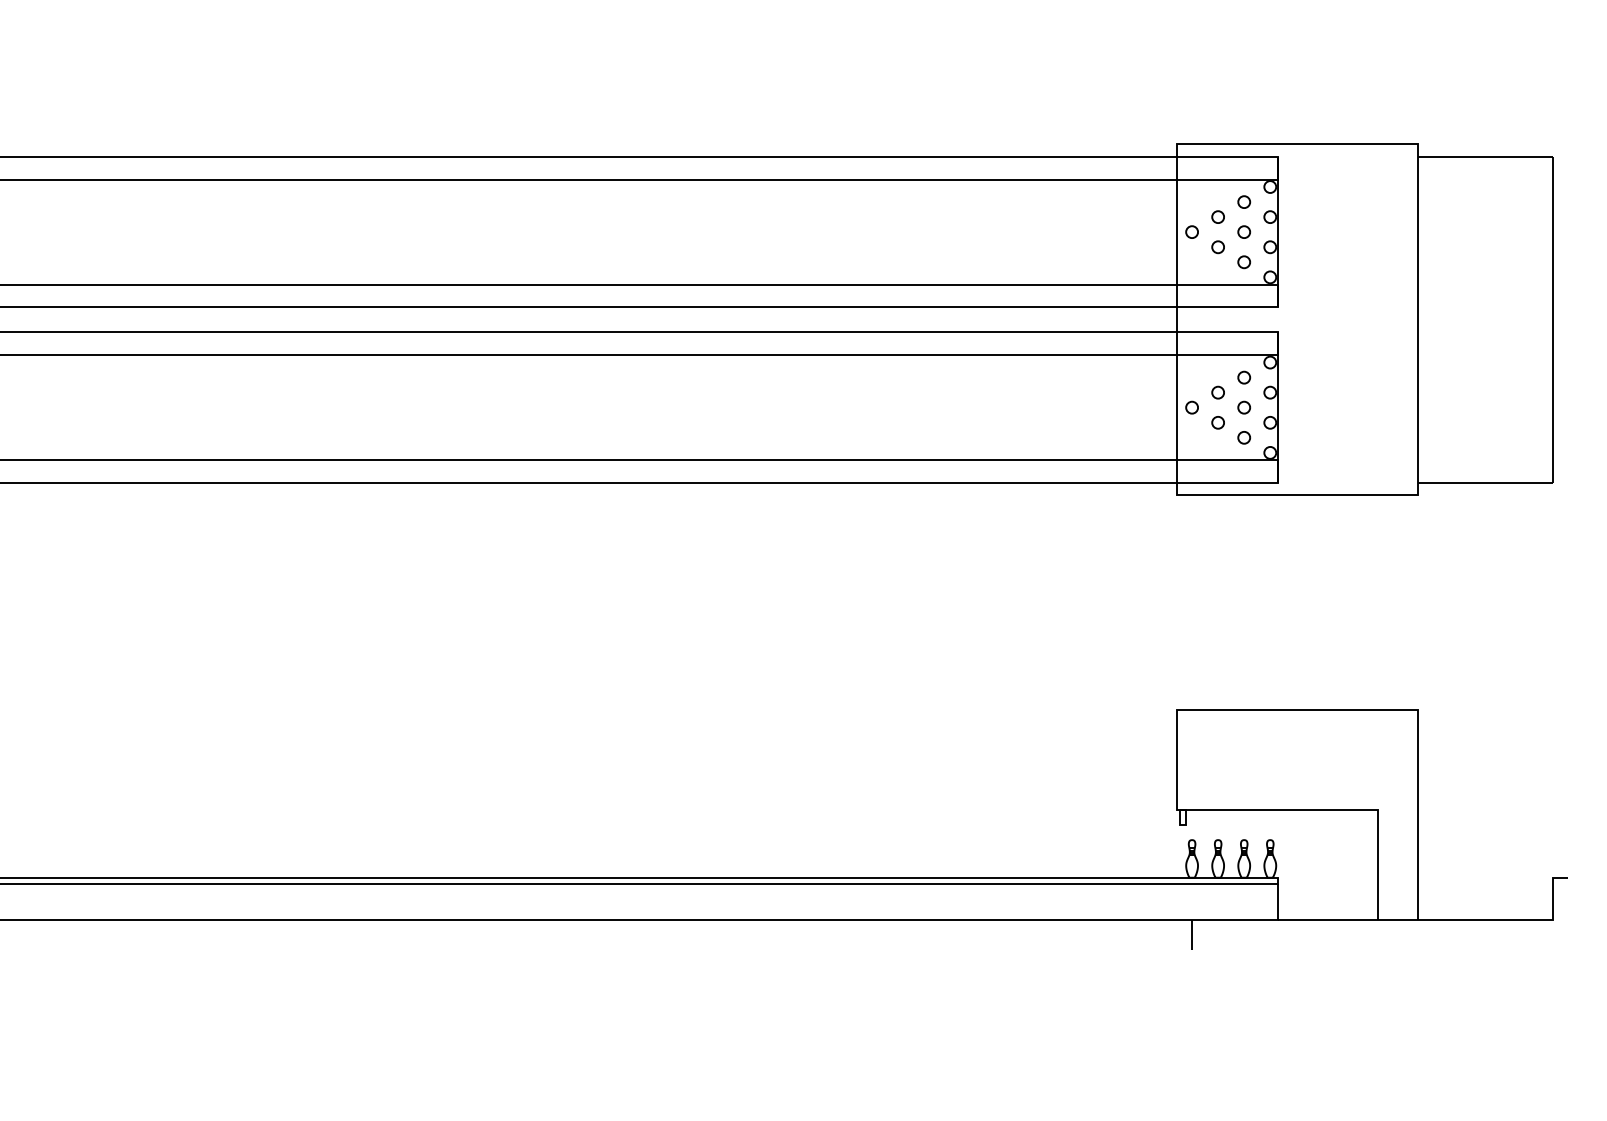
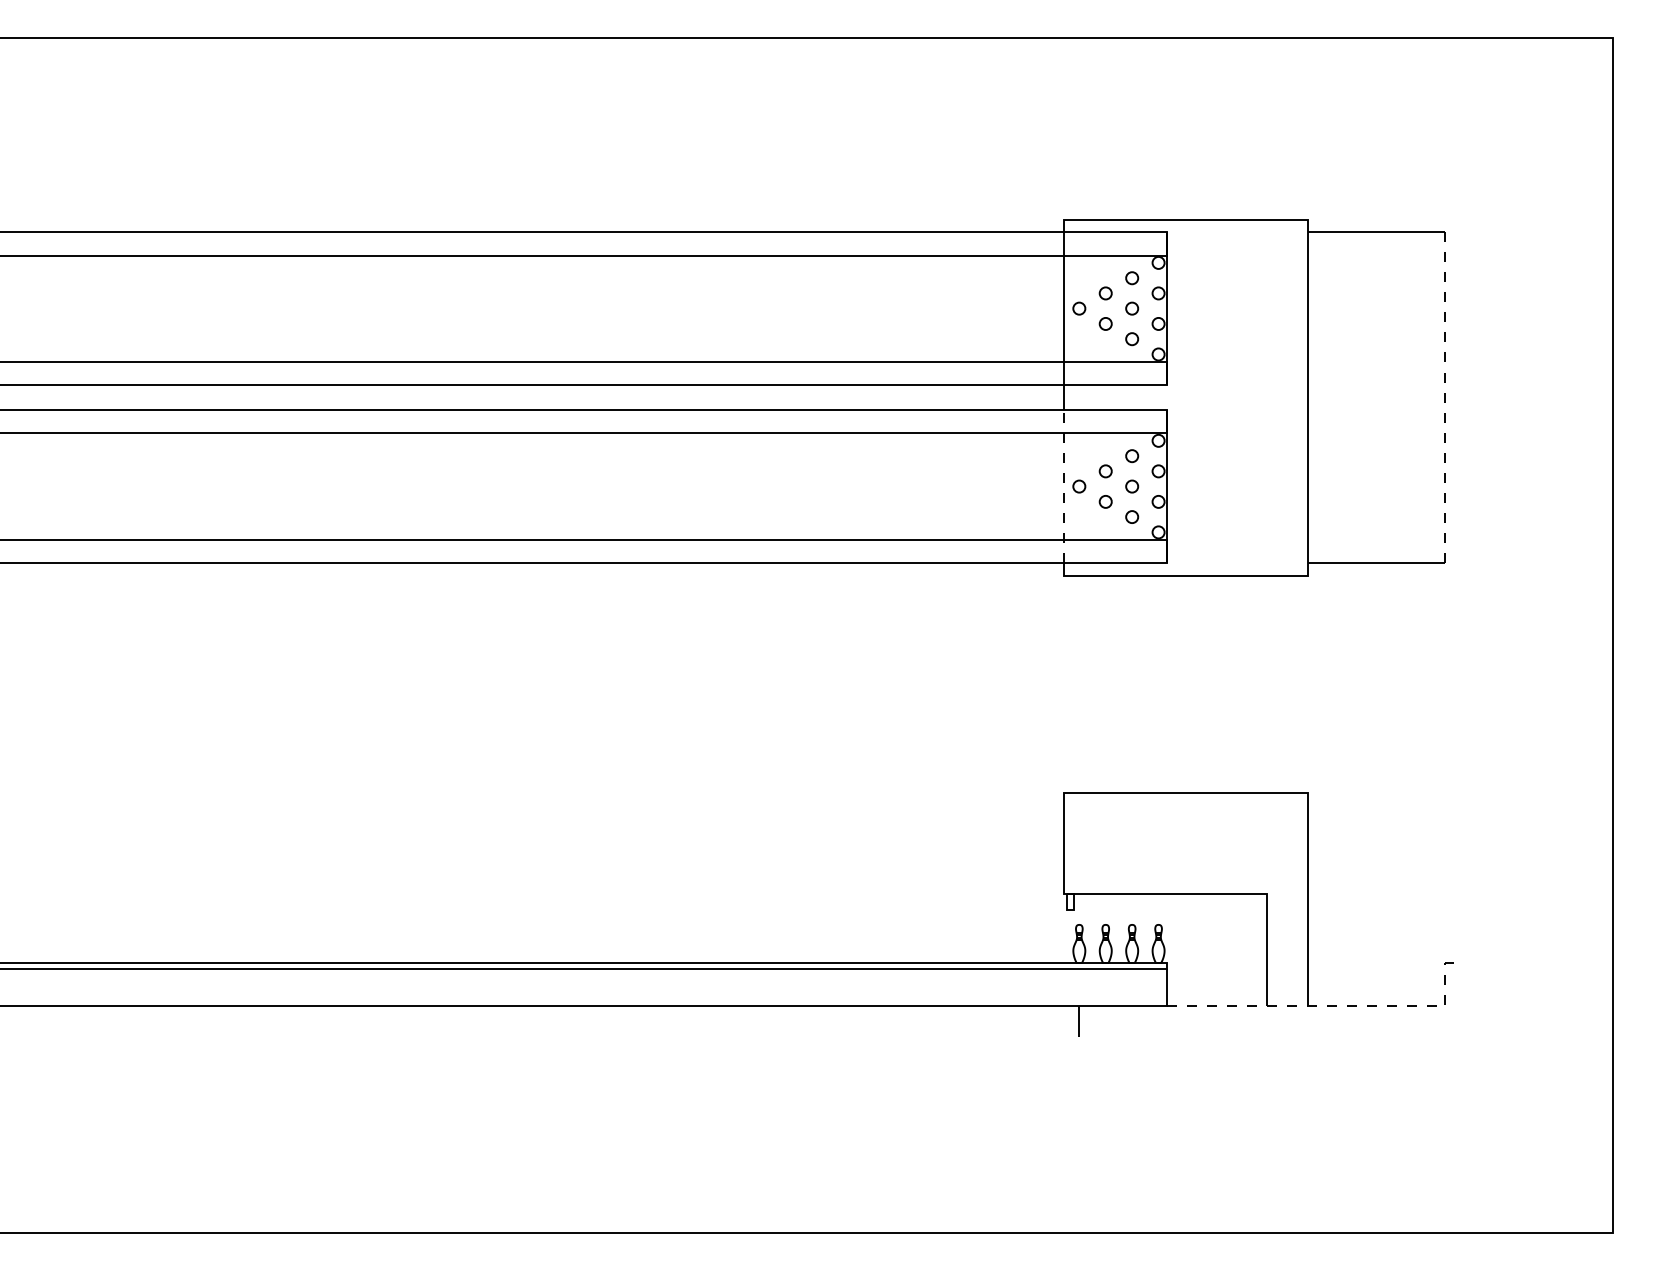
line: (1553, 320) -> (1445, 398), solid -> dashed
line: (1177, 407) -> (1064, 486), solid -> dashed
line: (1446, 920) -> (1337, 1006), solid -> dashed

